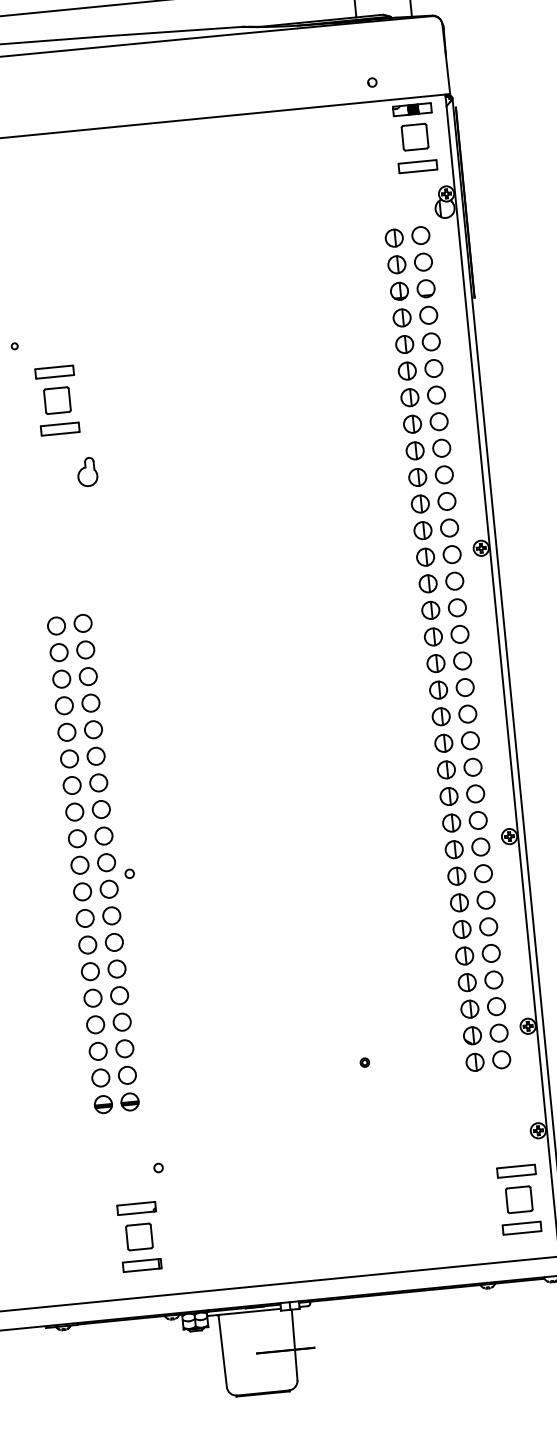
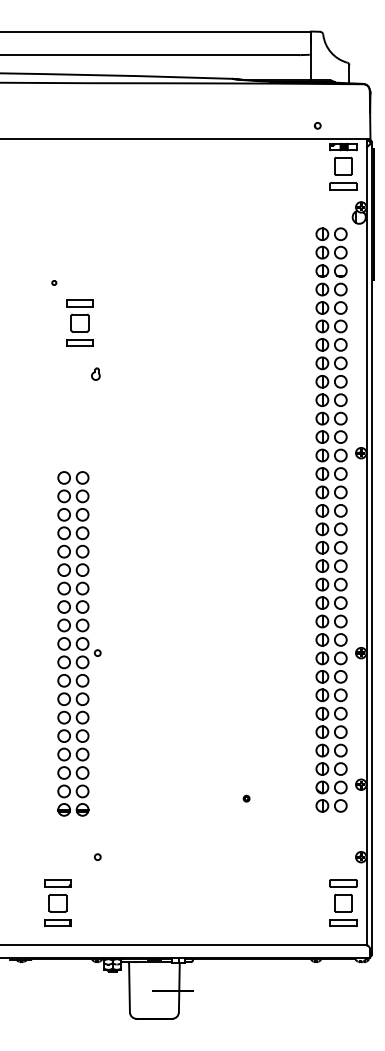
part: (86, 471) -> (95, 373), size x0.6
part: (138, 1237) -> (57, 903), moved

